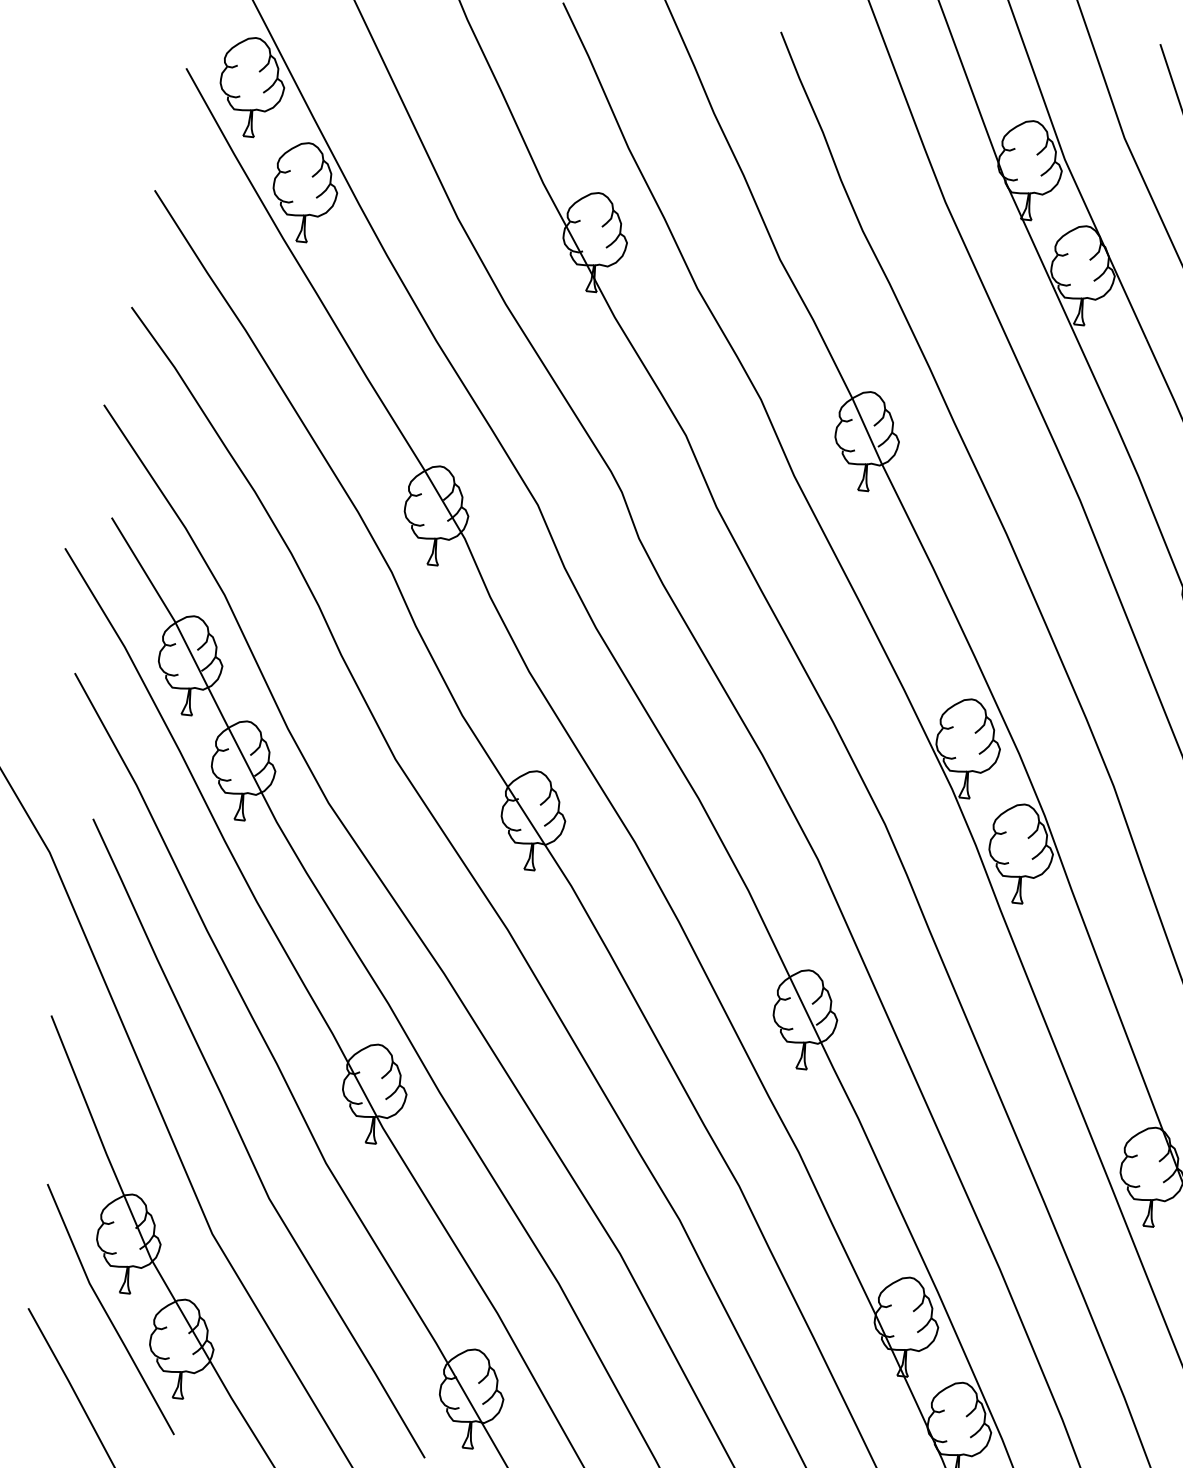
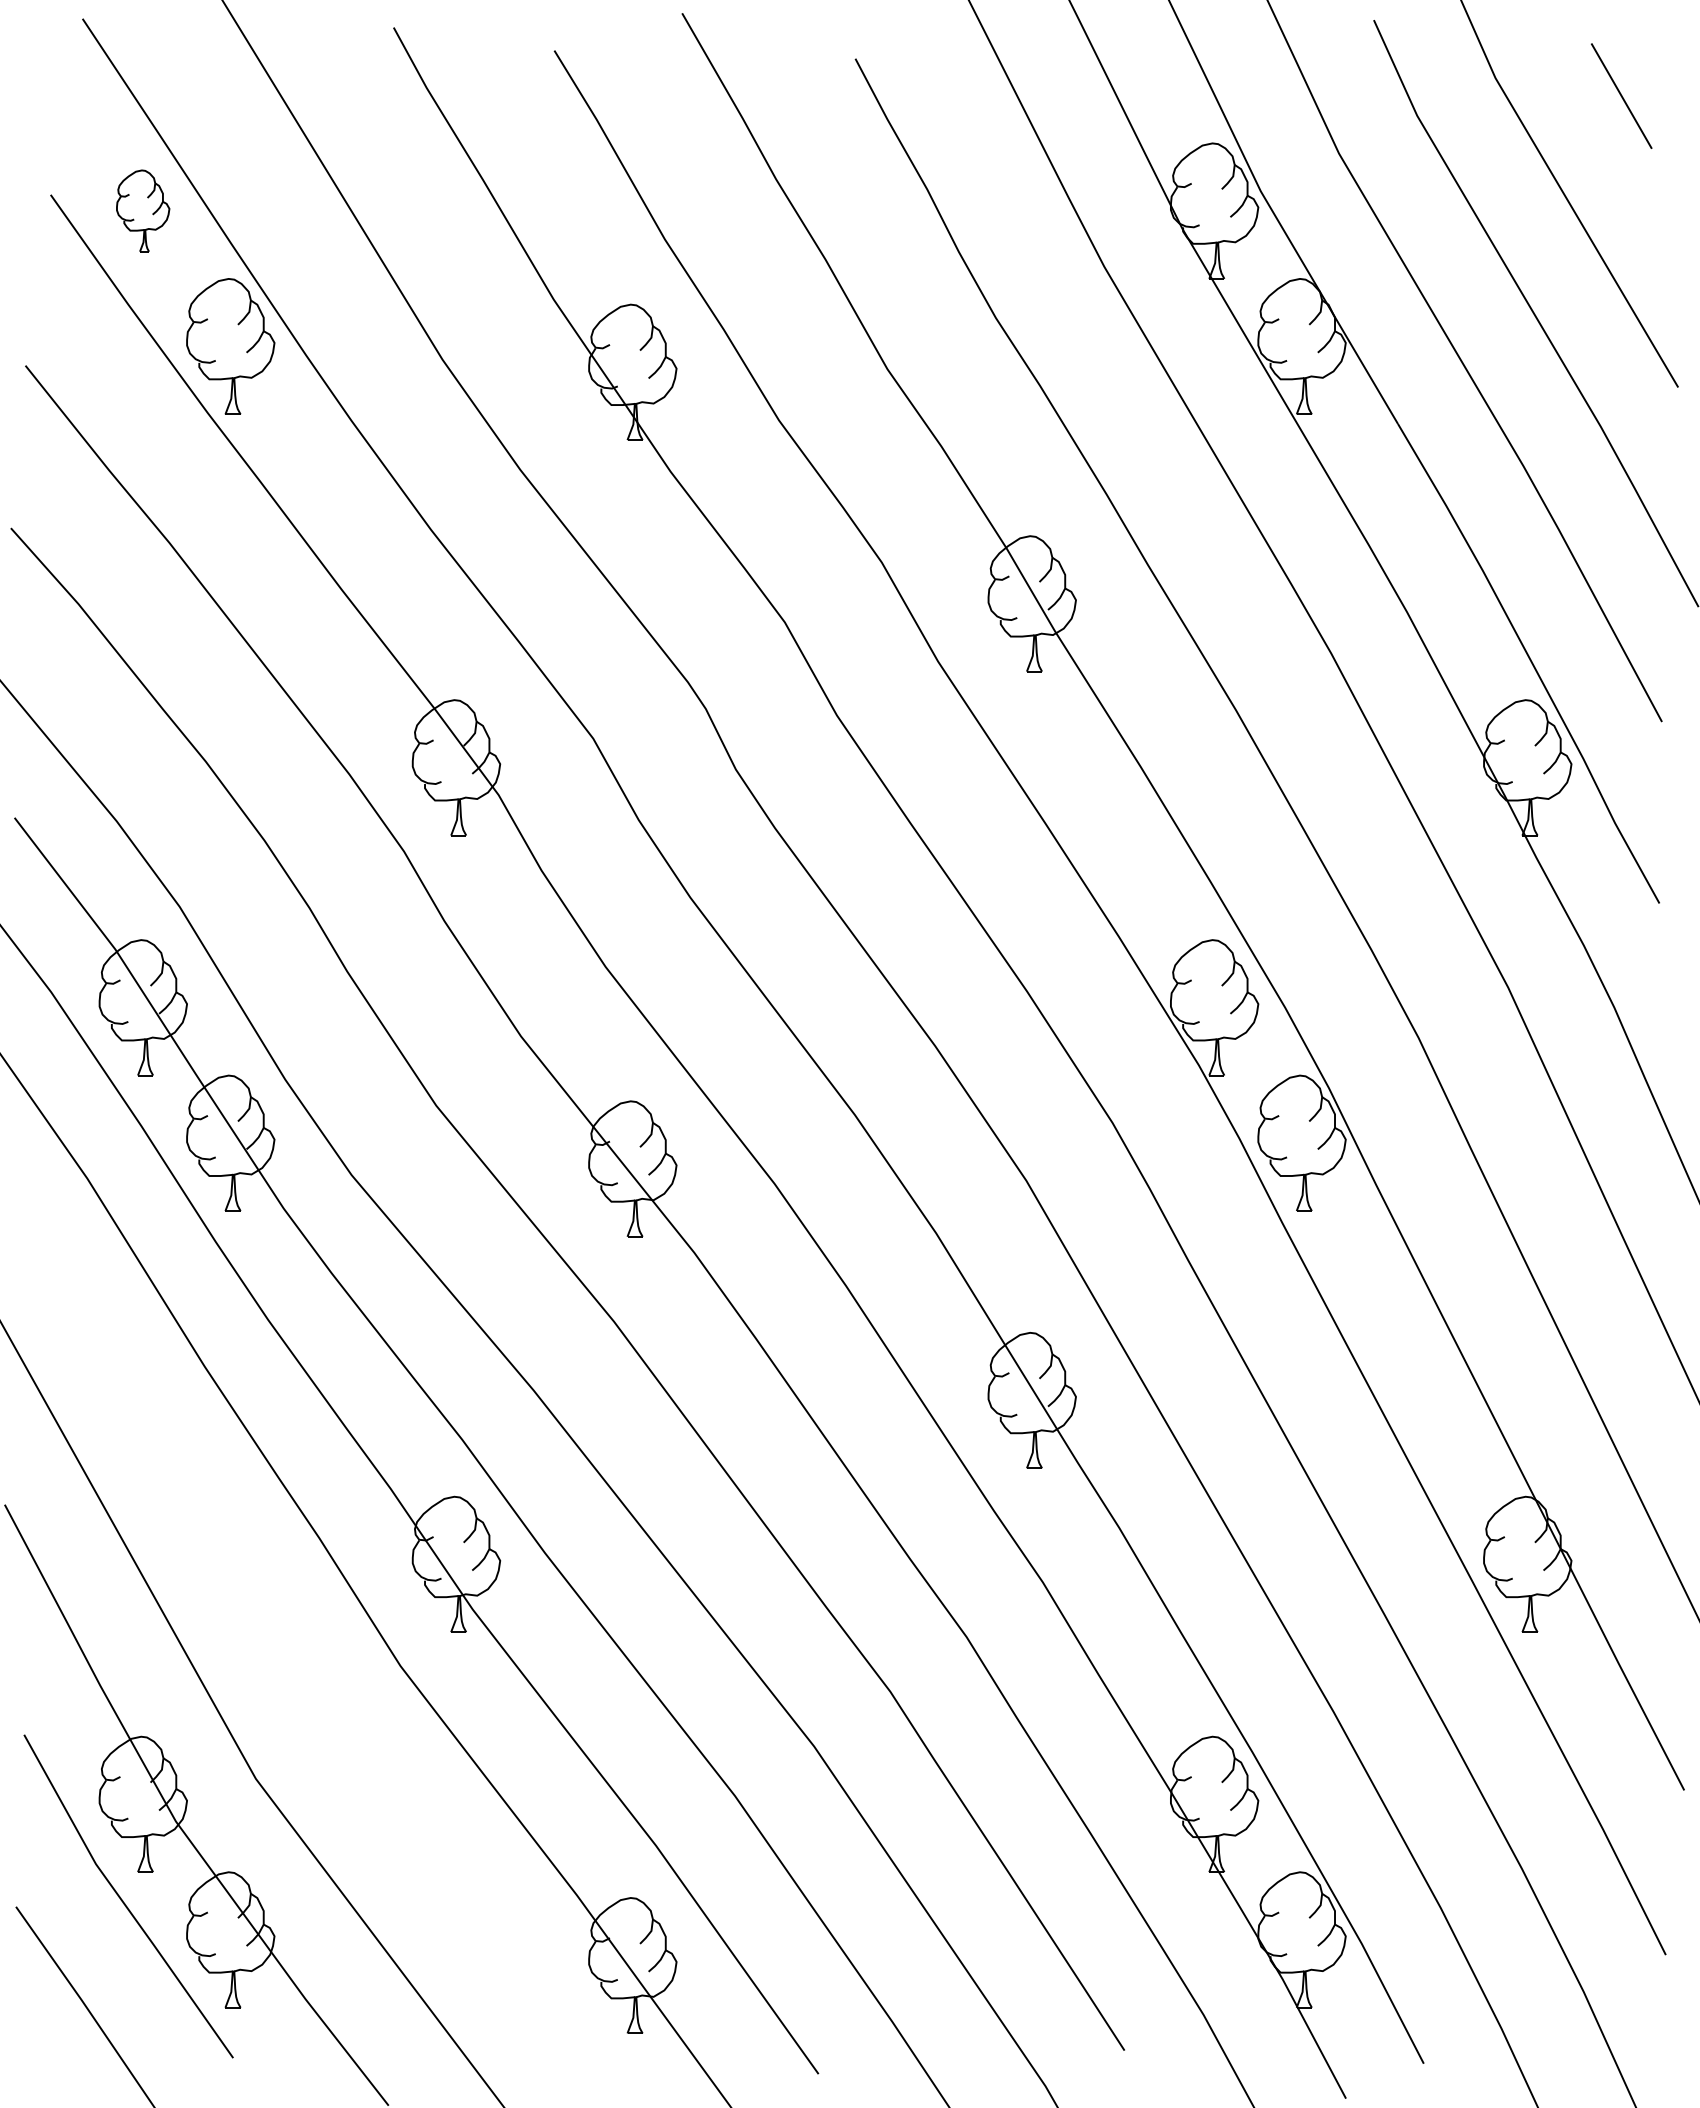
part: (251, 86) -> (142, 210), size x0.6
curve: (245, 1143) -> (287, 1651), removed

